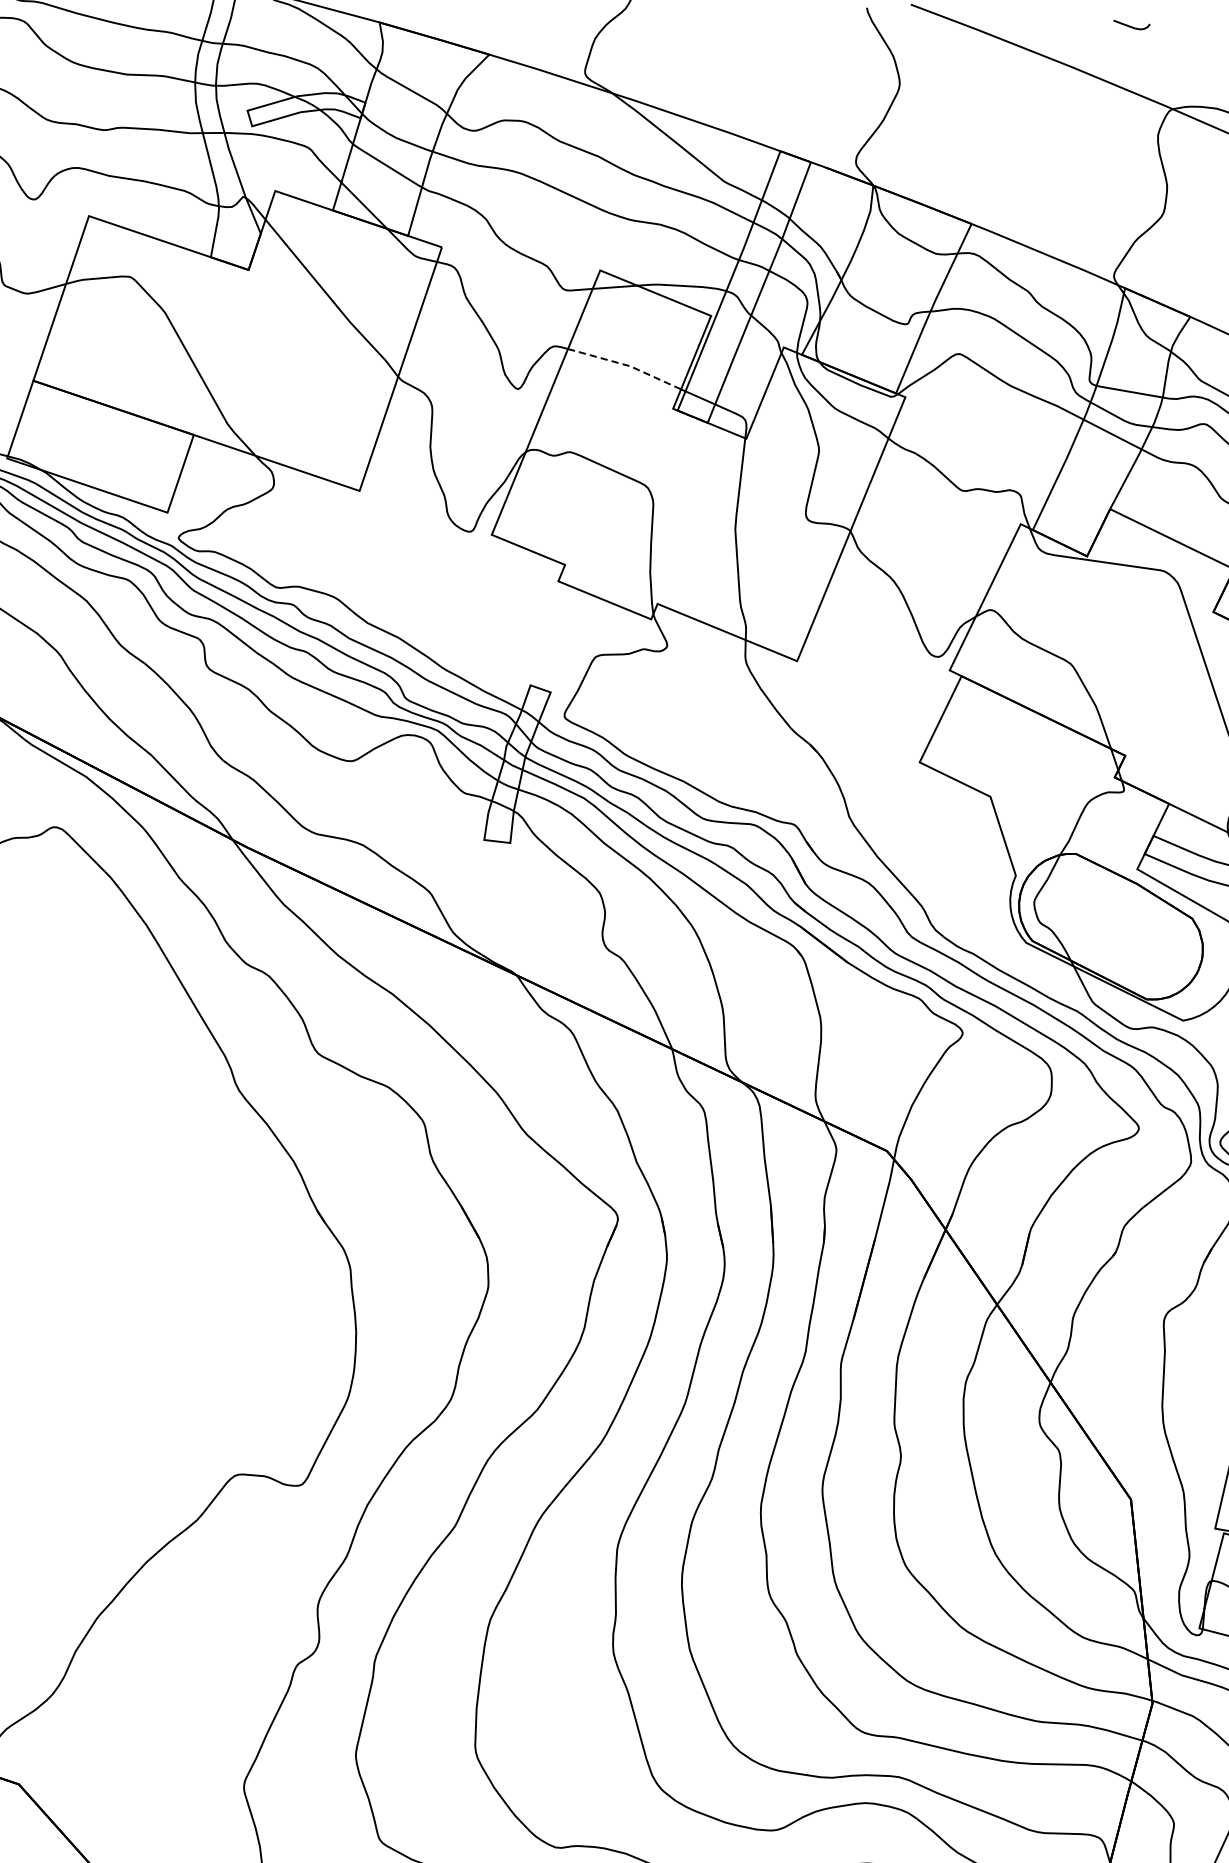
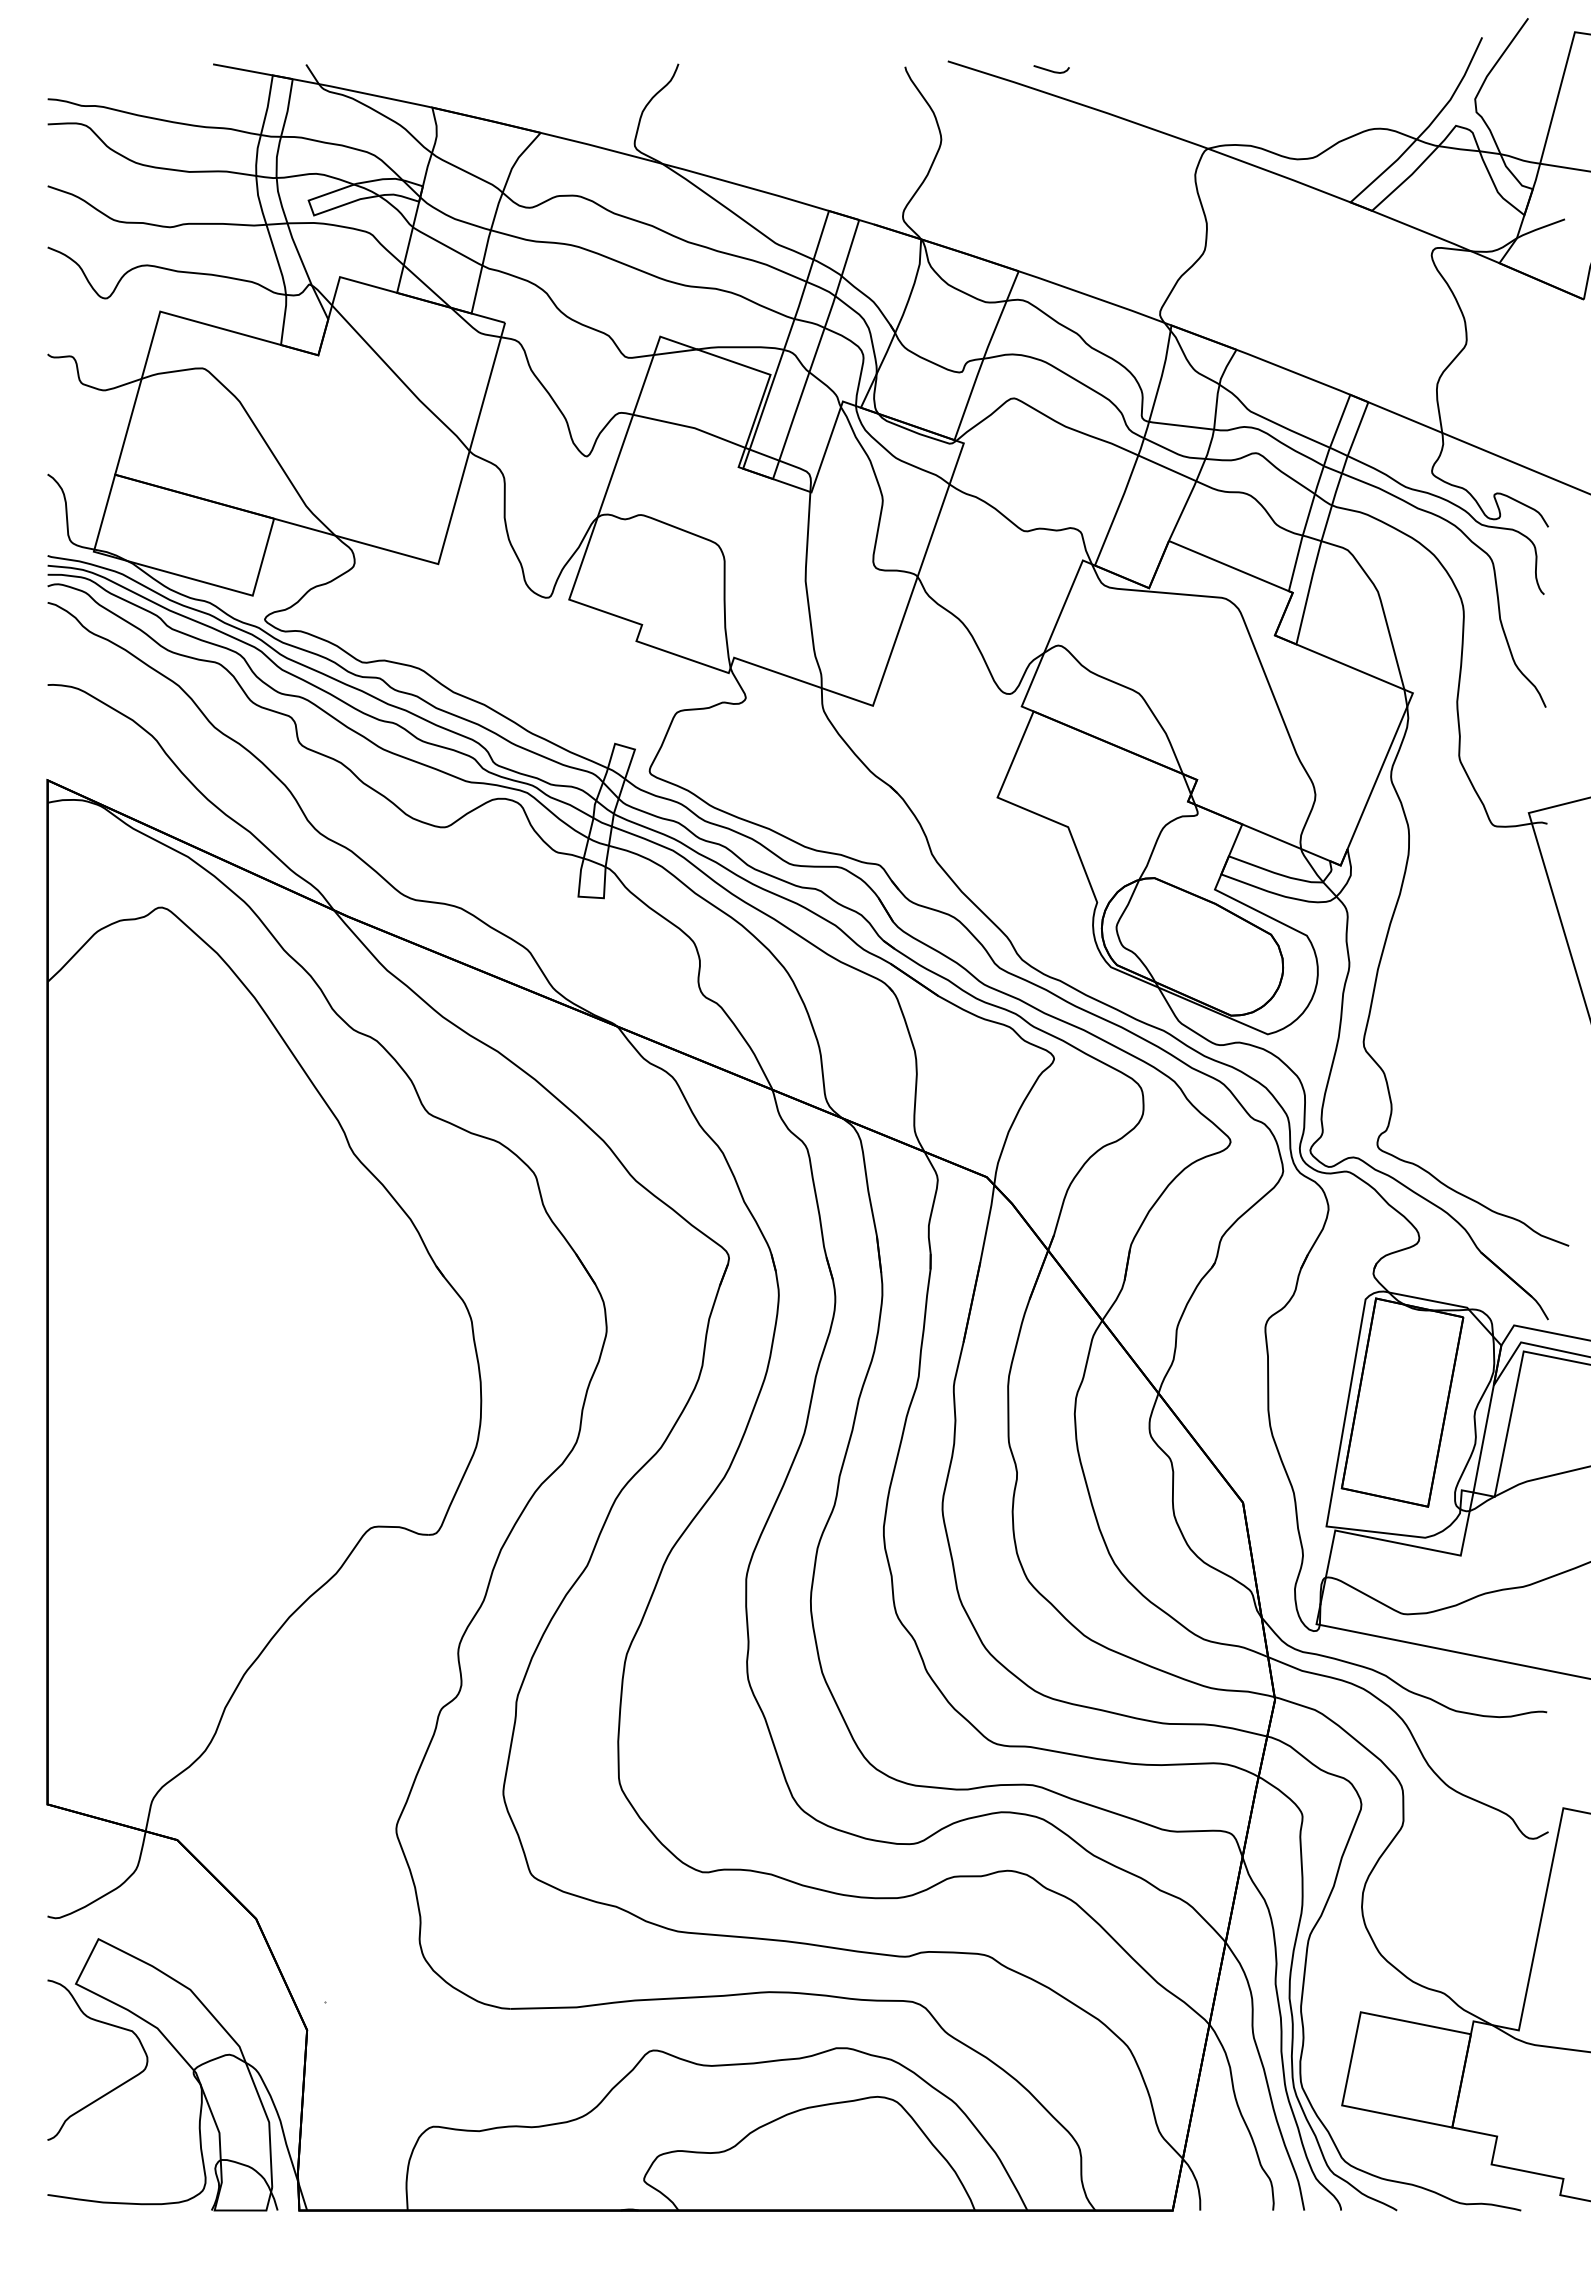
curve: (1131, 26) -> (1051, 70), moved
line: (626, 365) -> (690, 427), dashed -> solid

